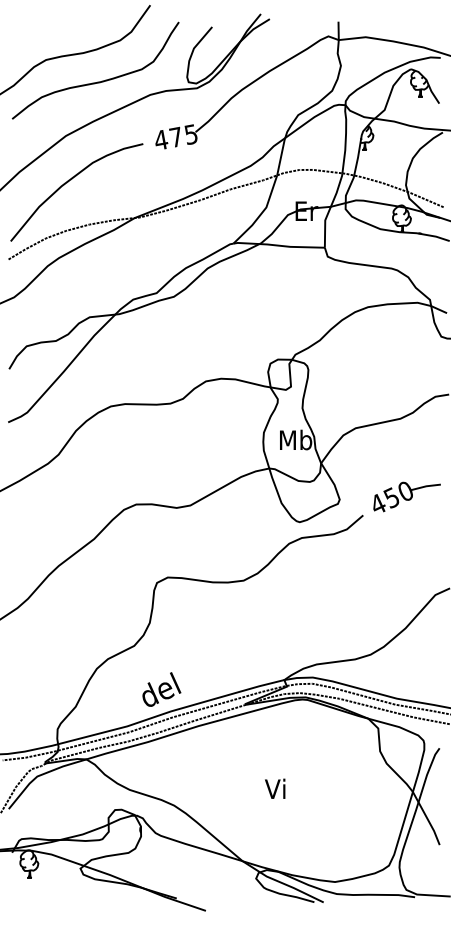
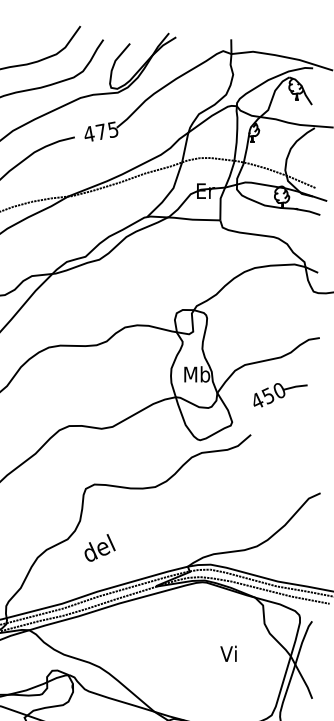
part: (406, 496) -> (280, 394), moved
text: (161, 689) -> (99, 547), moved
text: (275, 788) -> (228, 653), moved

